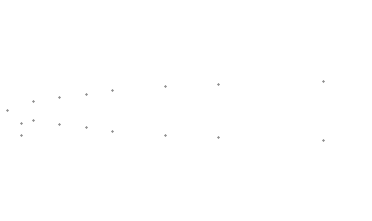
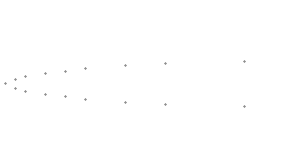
part: (22, 129) -> (15, 83), moved

